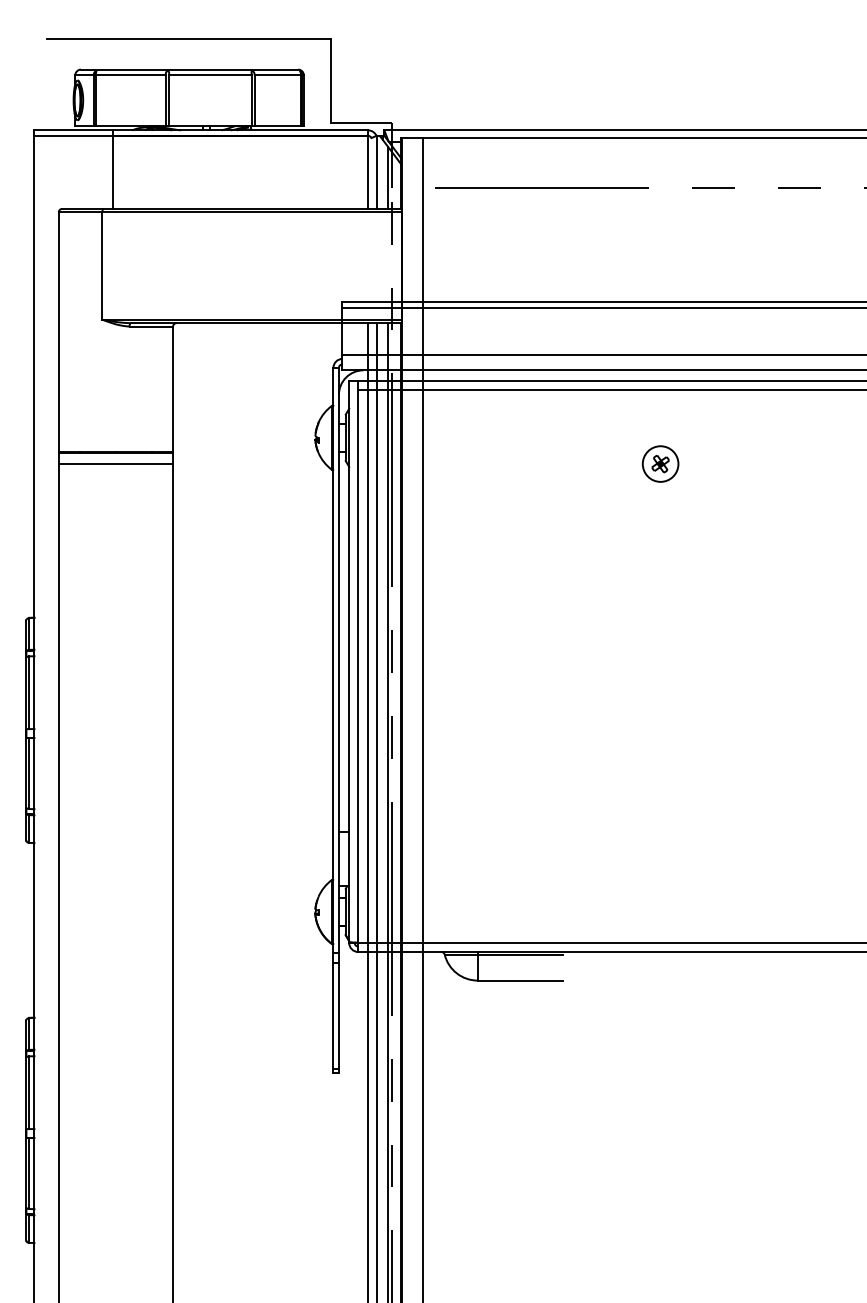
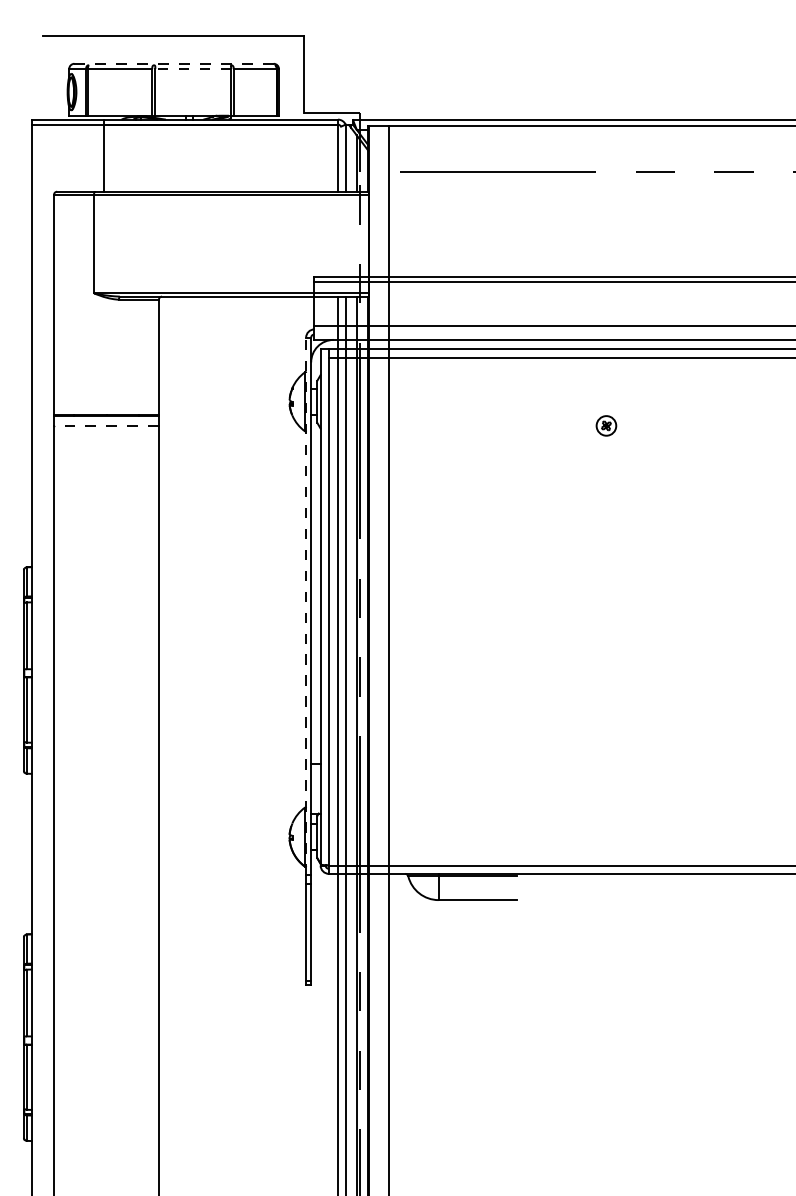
line: (189, 69) -> (174, 63), solid -> dashed
line: (209, 75) -> (192, 69), solid -> dashed
part: (660, 463) -> (606, 425), size x0.6
line: (115, 464) -> (106, 426), solid -> dashed
line: (333, 660) -> (306, 606), solid -> dashed

